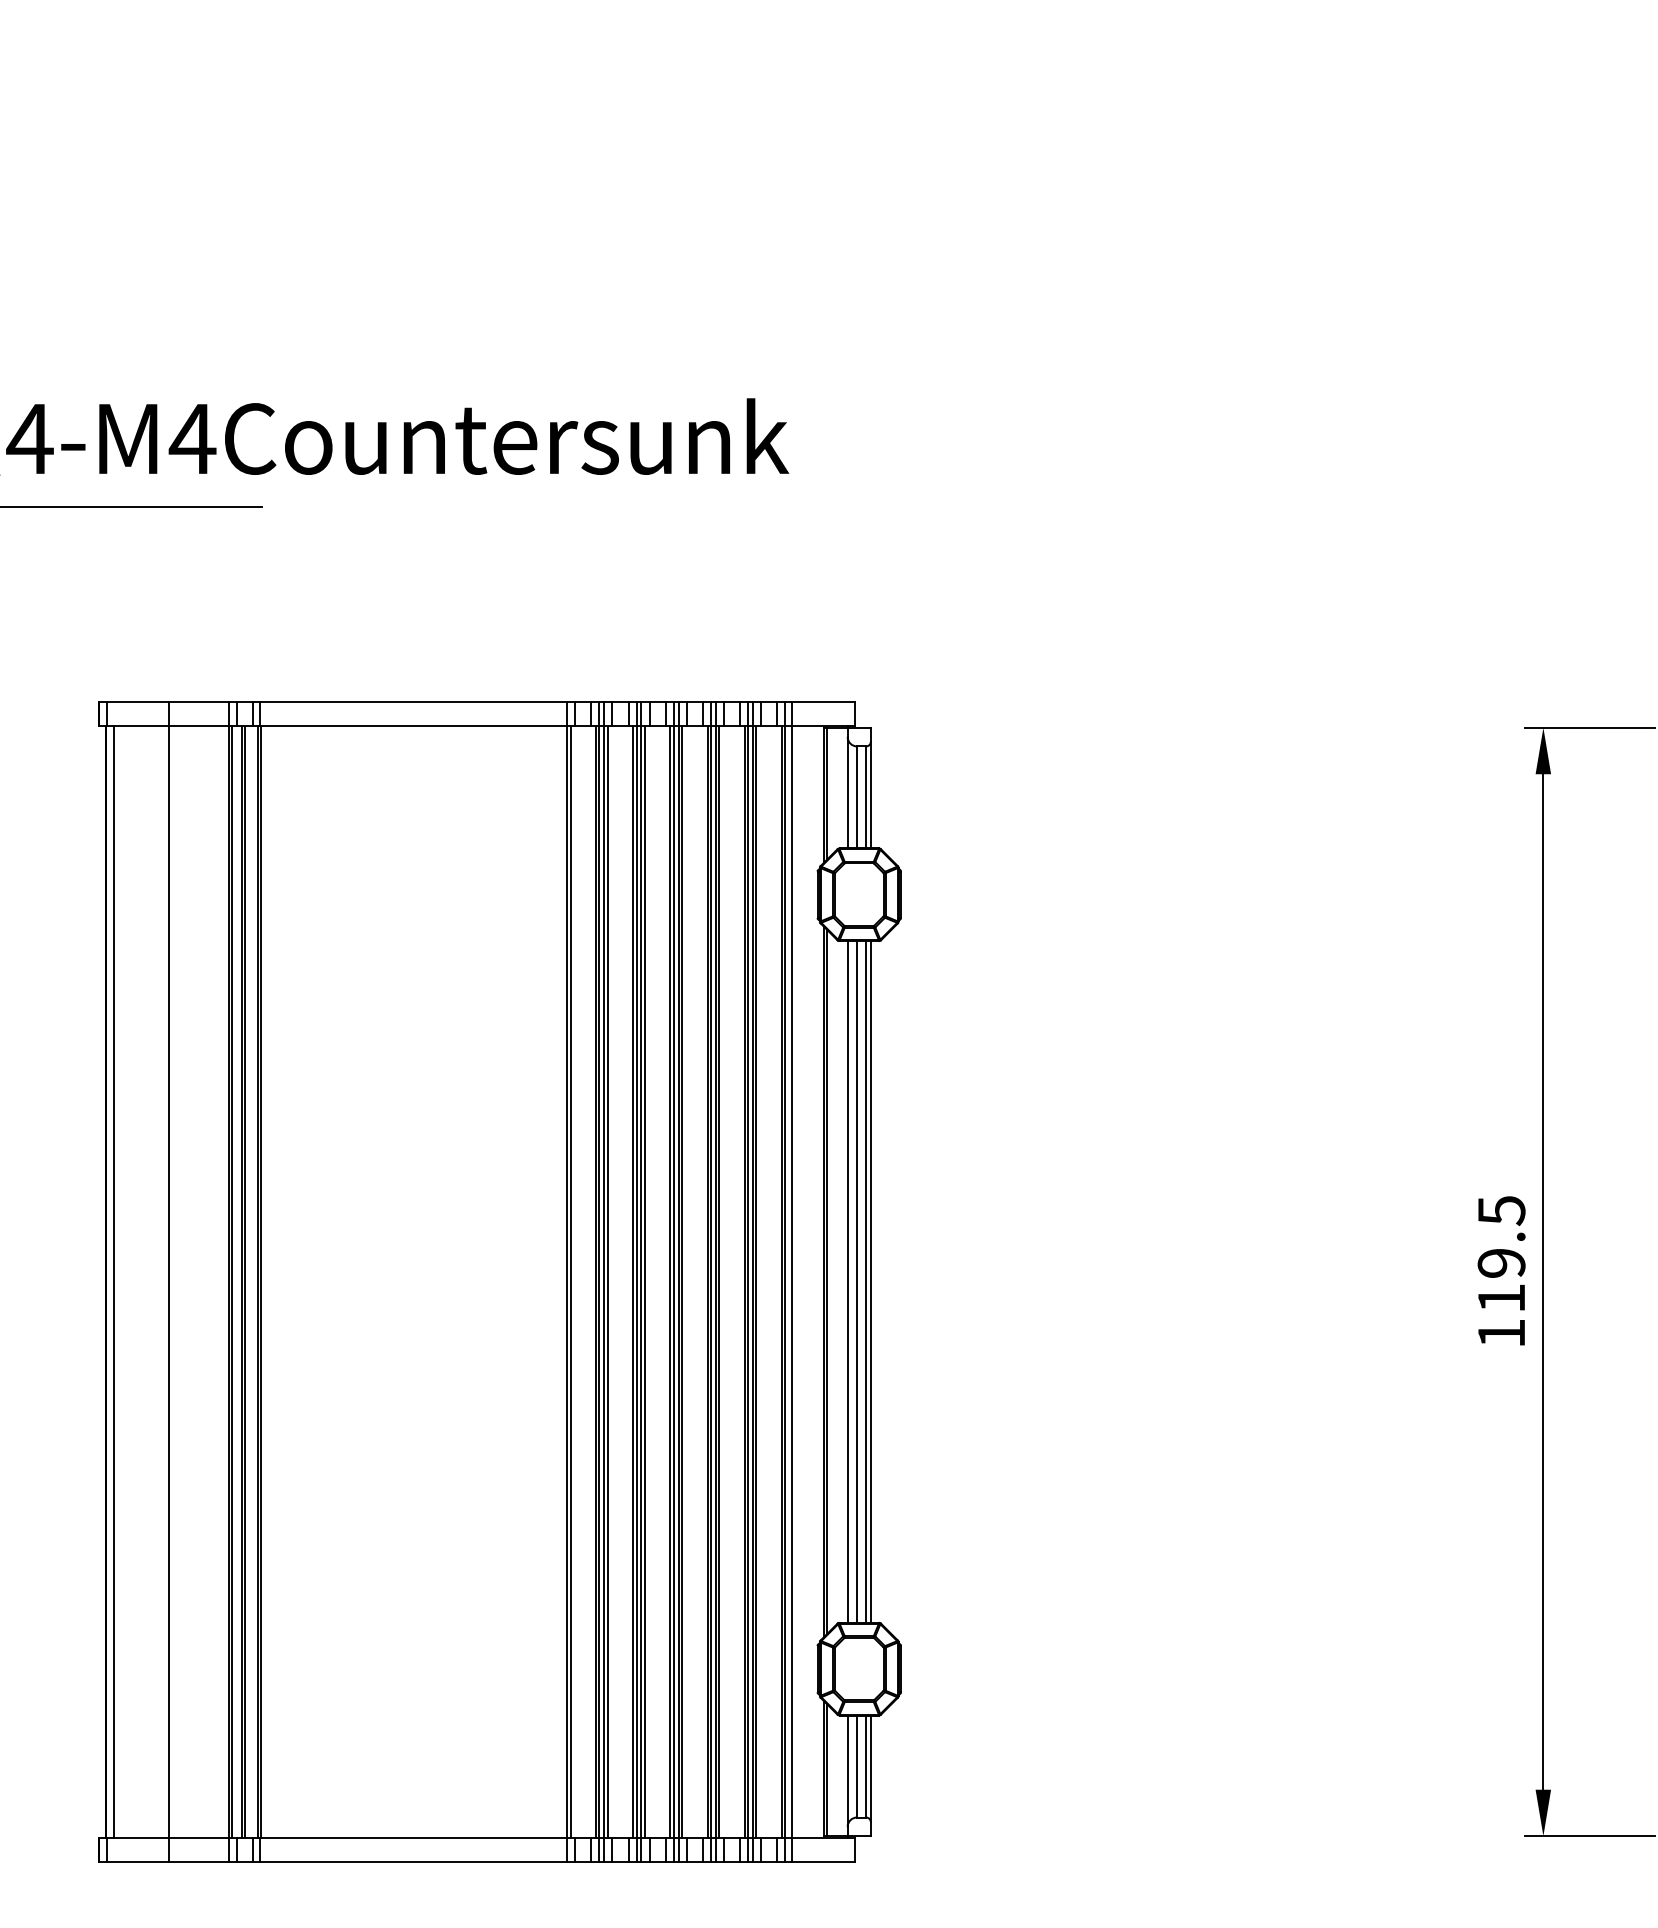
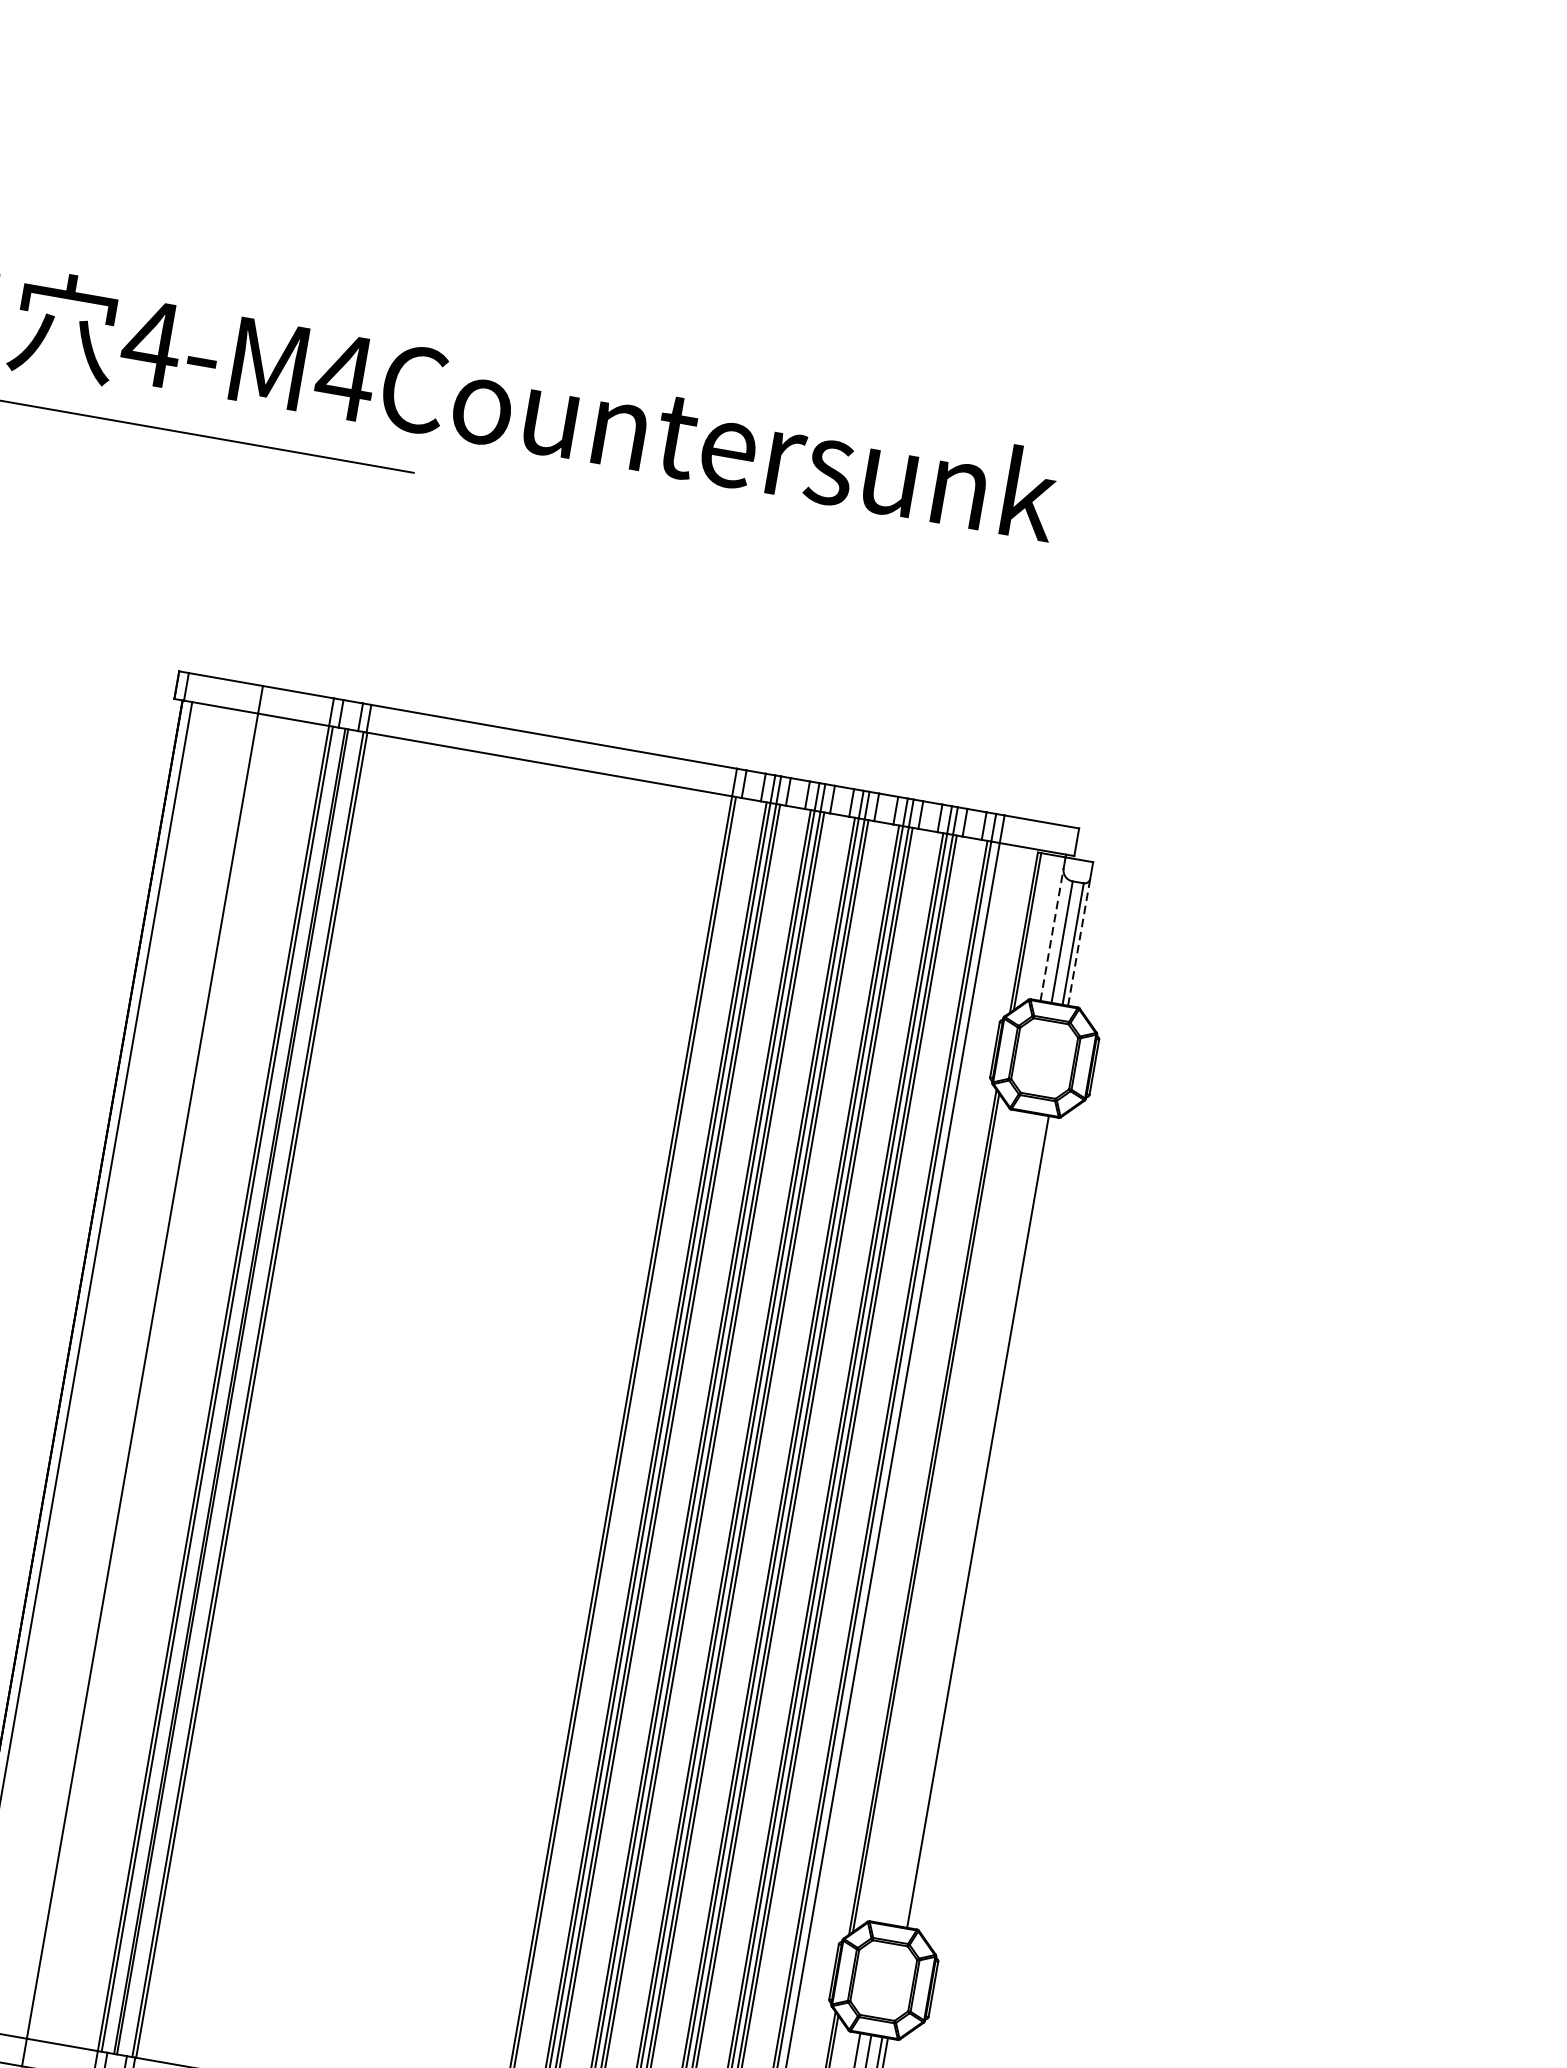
line: (847, 792) -> (1051, 934), solid -> dashed
line: (870, 794) -> (1078, 941), solid -> dashed
line: (847, 1281) -> (950, 1516), removed
line: (856, 1281) -> (961, 1518), removed
line: (866, 1281) -> (972, 1520), removed

